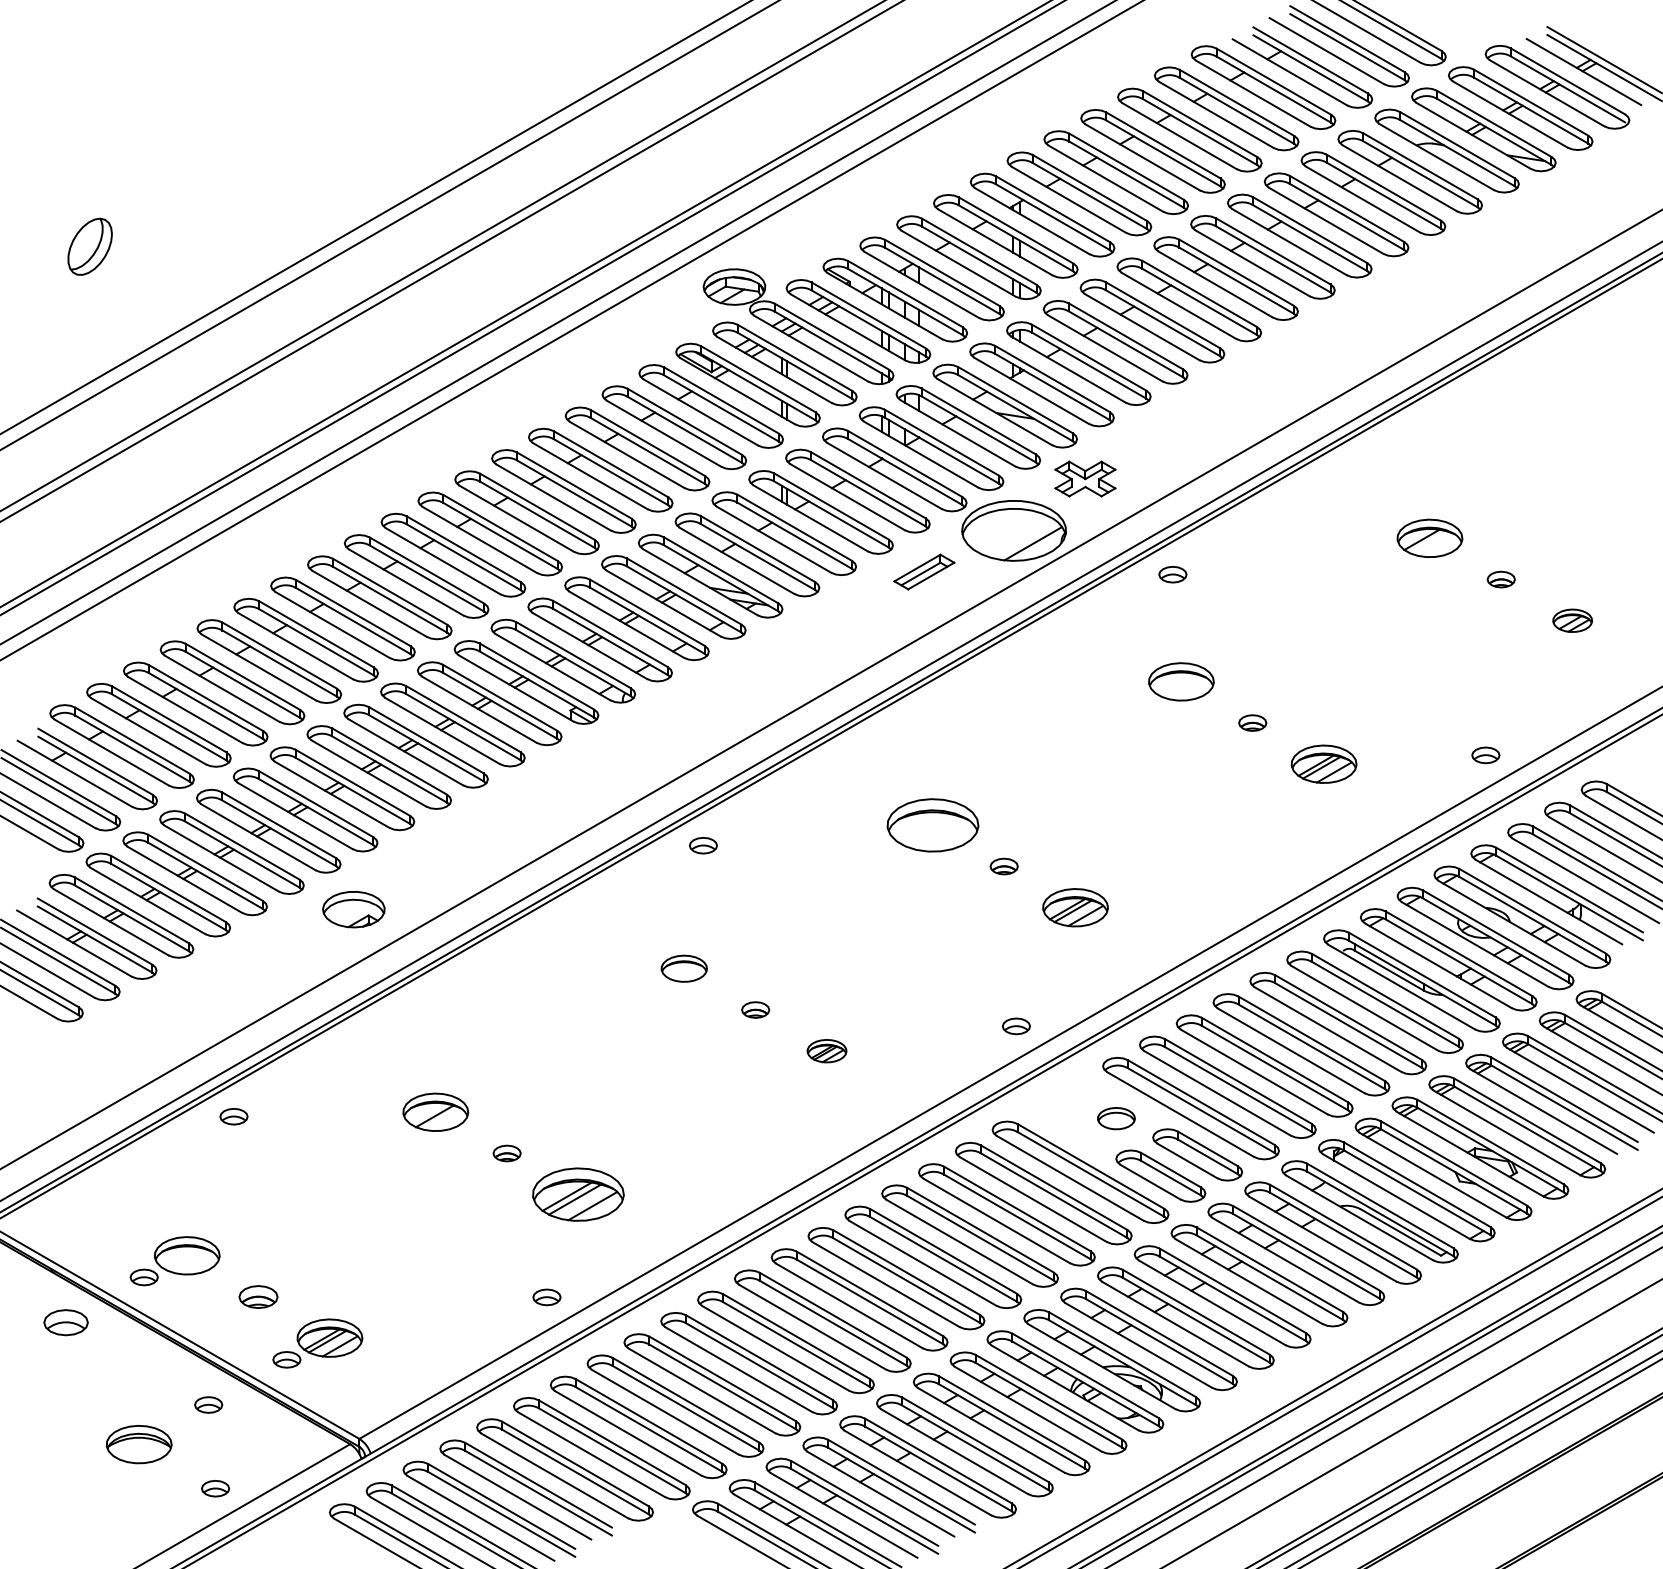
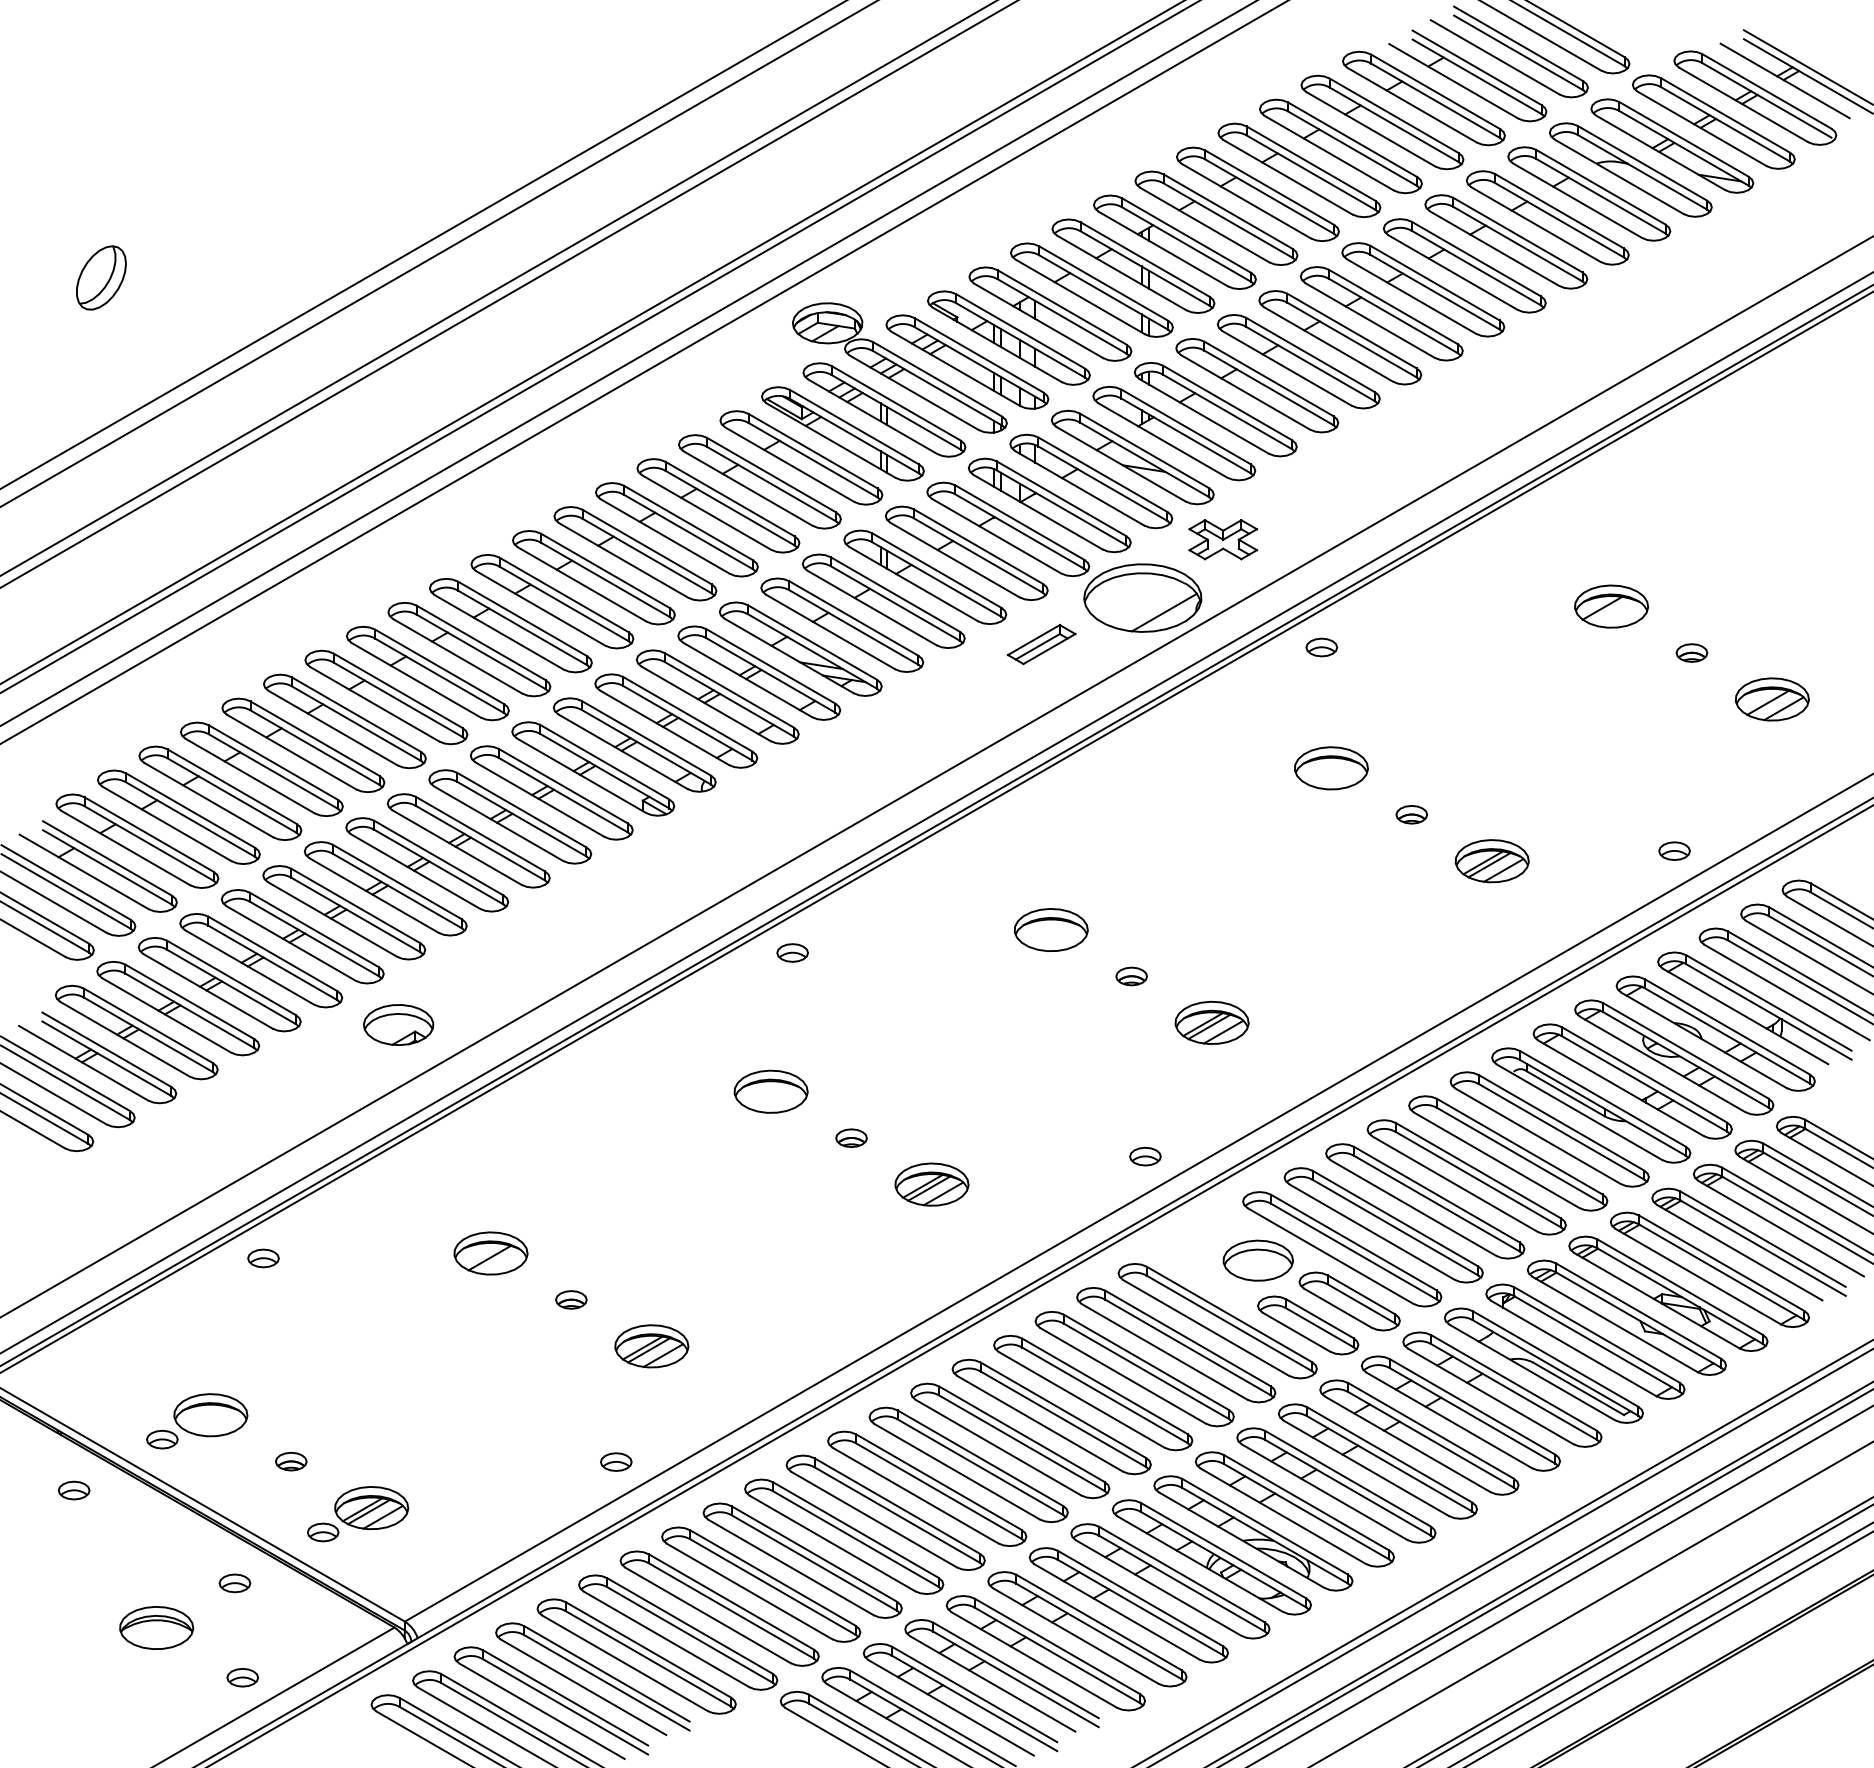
part: (1572, 620) -> (1772, 699), size x1.67
part: (932, 824) -> (1050, 929), size x0.71
part: (683, 968) -> (770, 1091), size x1.43
part: (826, 1051) -> (931, 1184), size x1.67
part: (1115, 1118) -> (1257, 1260), size x1.67
part: (578, 1194) -> (651, 1346), size x0.71
part: (258, 1296) -> (291, 1461), size x0.71
part: (65, 1322) -> (73, 1490), size x0.62

